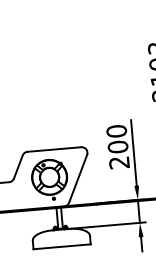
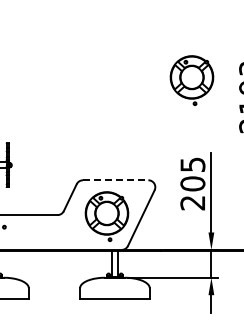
part: (109, 62) -> (191, 80), added
text: (116, 131) -> (192, 164), 200 -> 205
line: (54, 149) -> (115, 180), solid -> dashed

